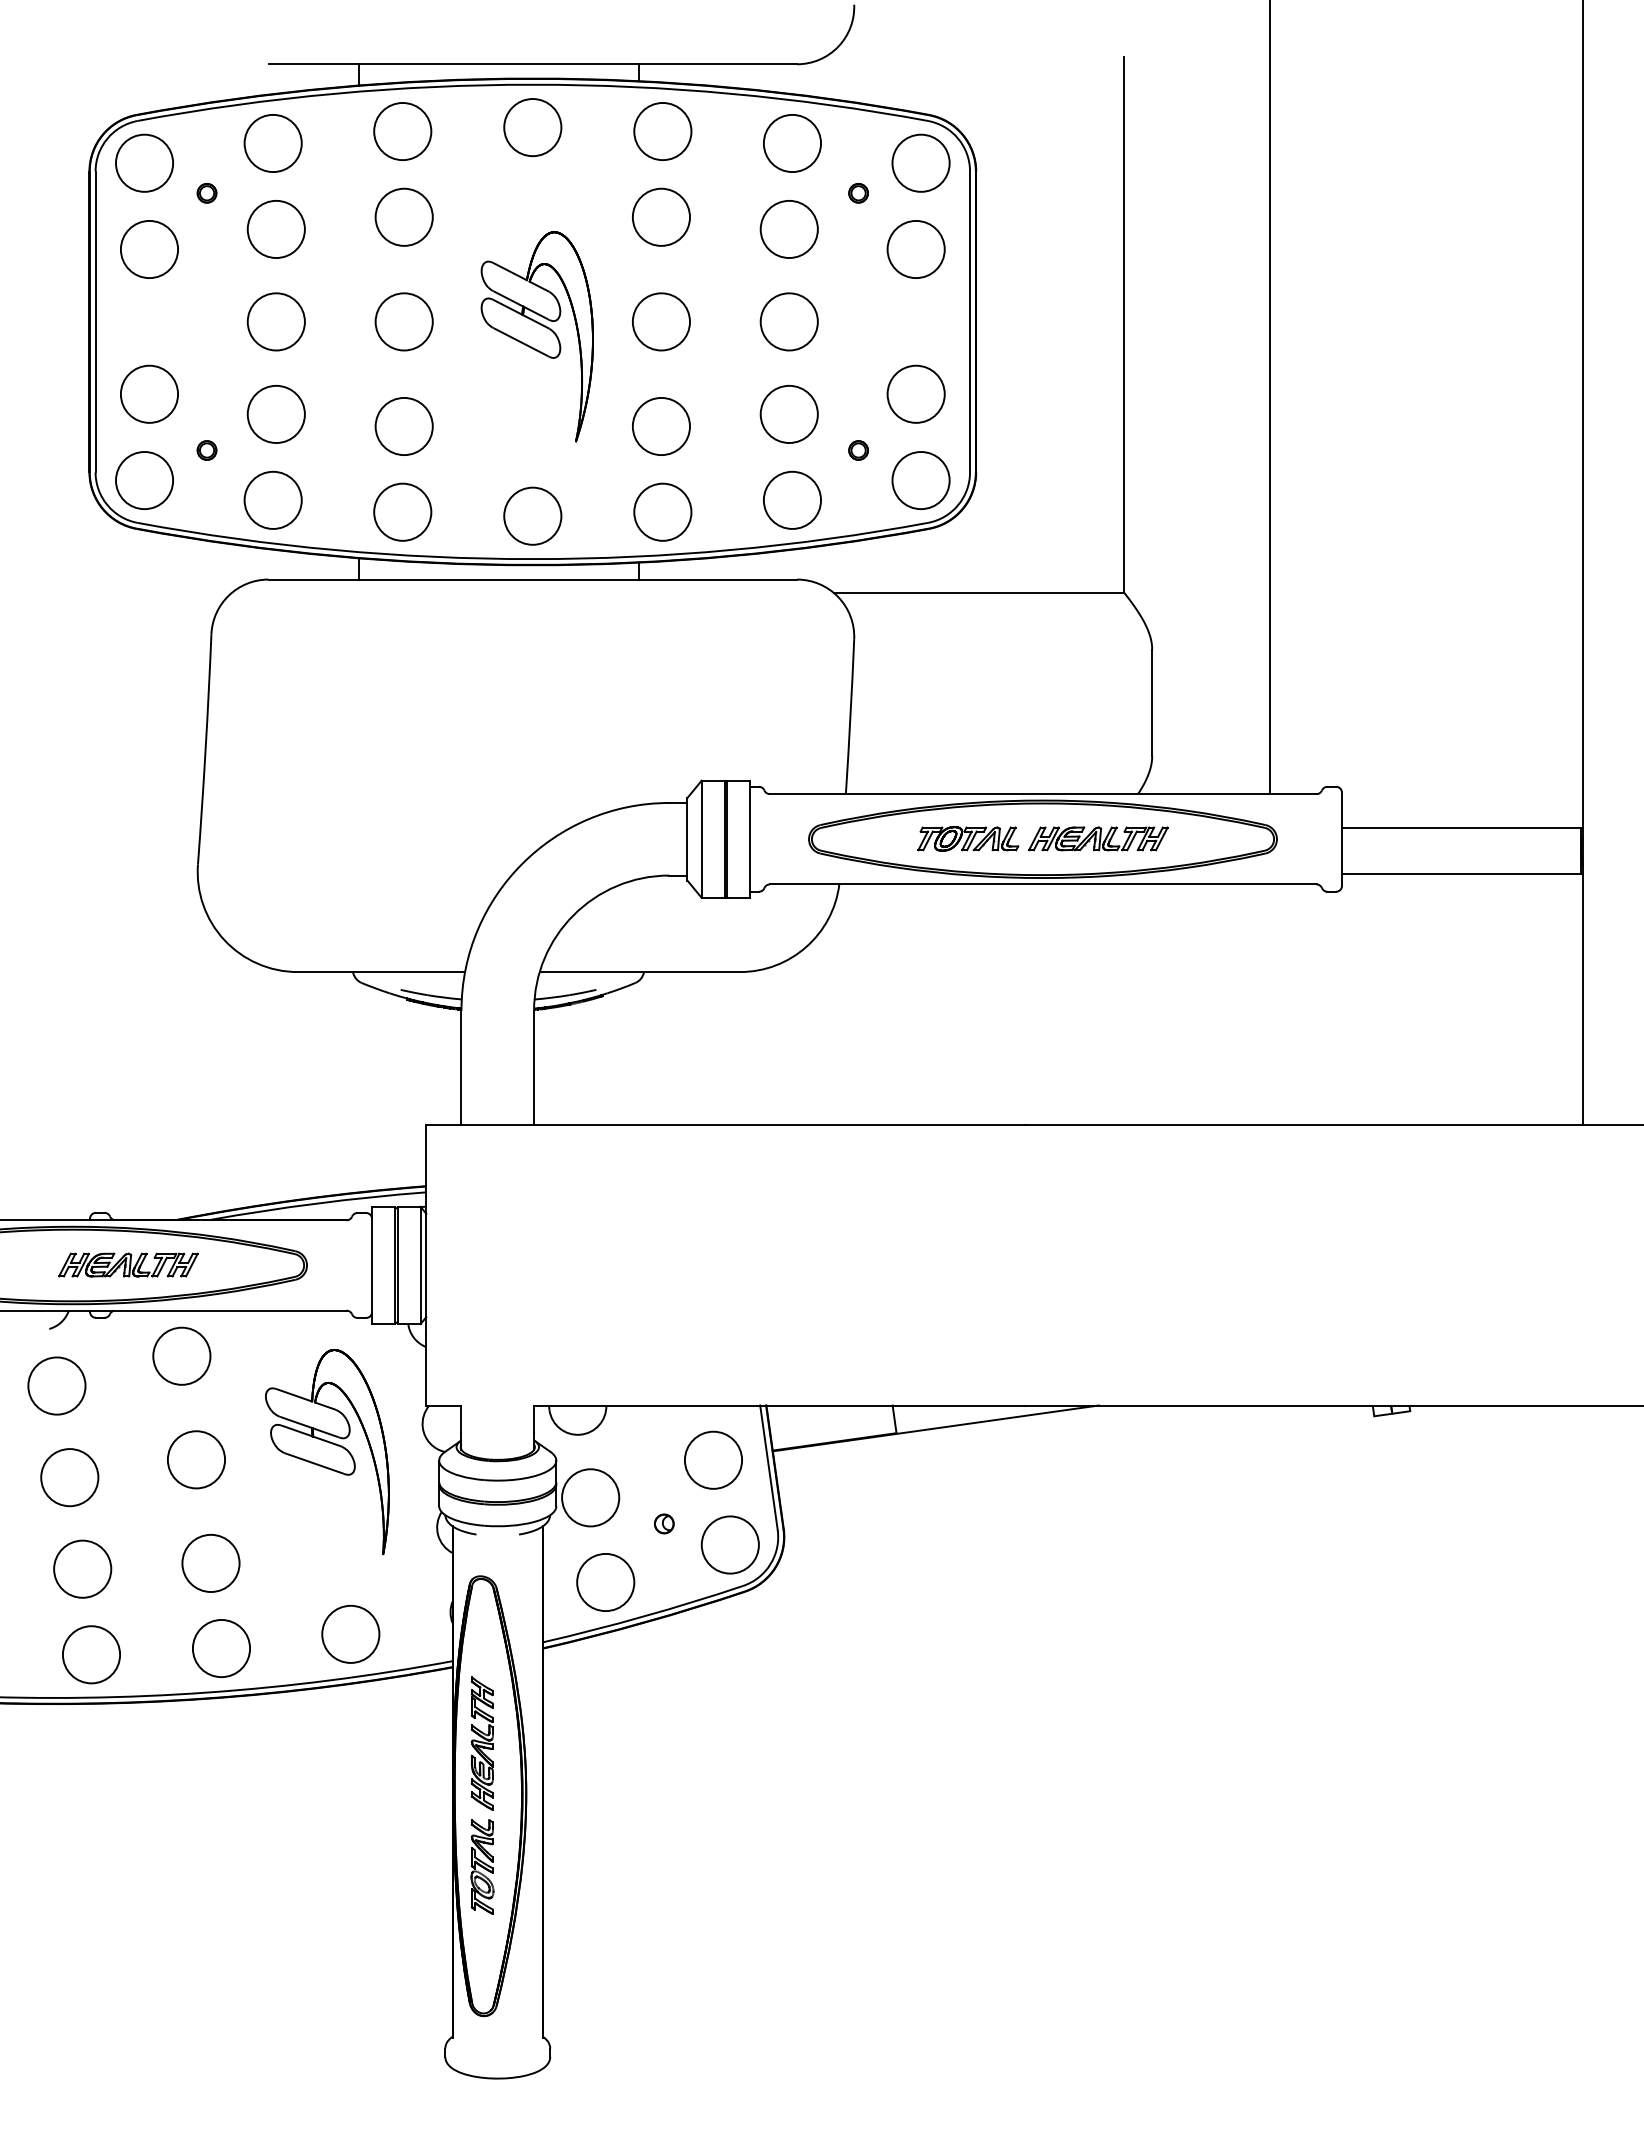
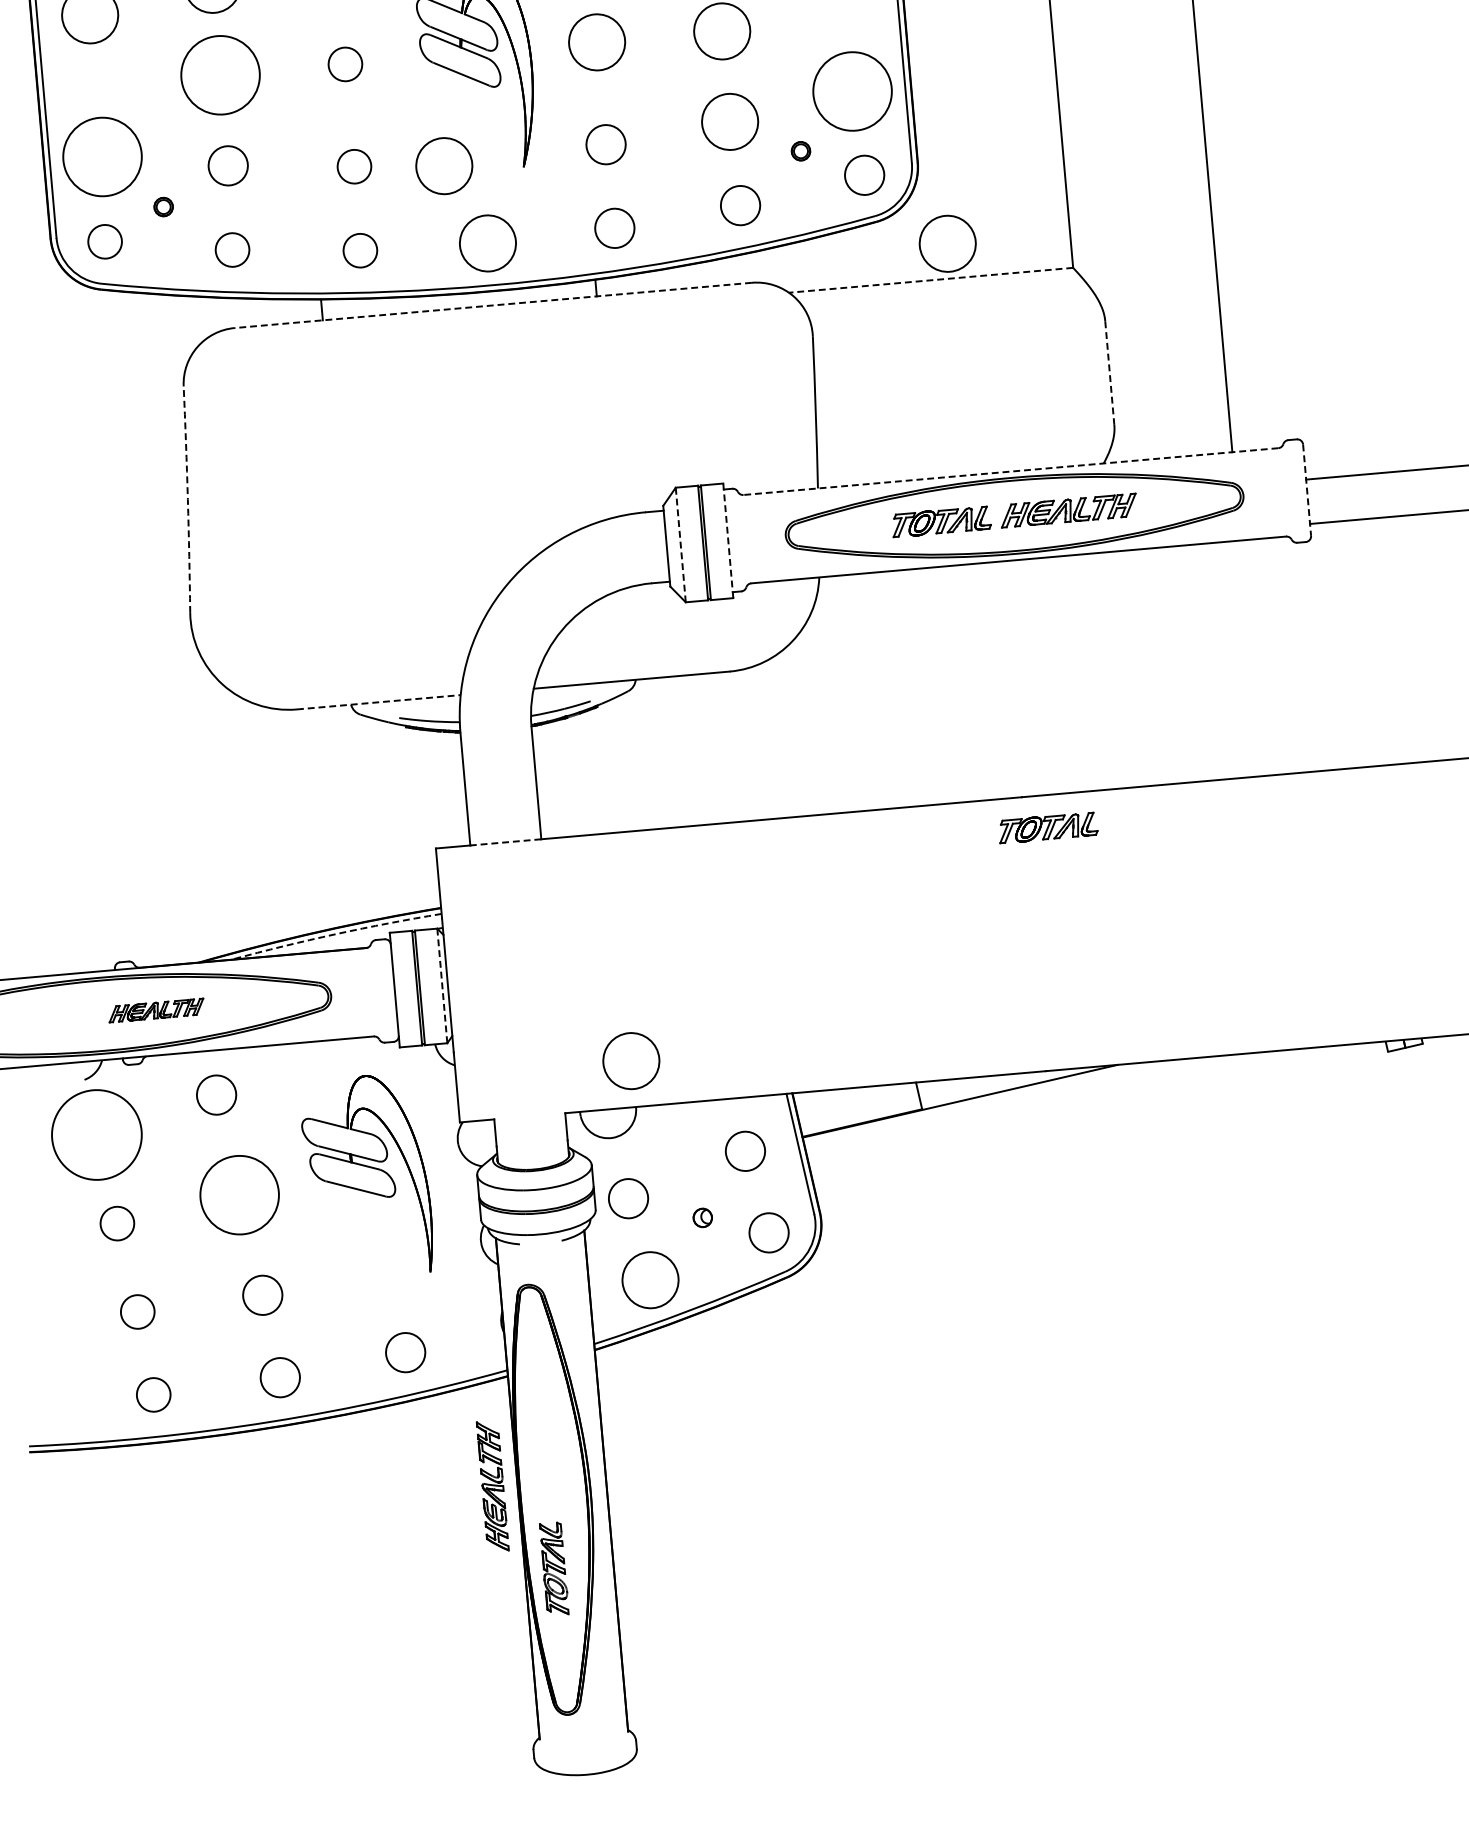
circle: (275, 321) -> (219, 75), size x1.4
circle: (403, 321) -> (344, 64), size x0.6
circle: (149, 393) -> (102, 156), size x1.4
circle: (915, 393) -> (851, 90), size x1.4
circle: (275, 414) -> (227, 165), size x0.7
circle: (403, 426) -> (353, 166), size x0.6
circle: (661, 426) -> (606, 144), size x0.7
circle: (495, 433) -> (444, 165), added
circle: (144, 480) -> (105, 241), size x0.6
circle: (920, 480) -> (864, 175), size x0.7
circle: (272, 499) -> (231, 249), size x0.6
circle: (792, 499) -> (740, 204), size x0.7
circle: (402, 511) -> (360, 249), size x0.6
circle: (662, 511) -> (614, 227), size x0.7
circle: (998, 557) -> (946, 243), added
line: (532, 579) -> (493, 305), solid -> dashed
line: (978, 592) -> (930, 279), solid -> dashed
line: (1152, 702) -> (1110, 372), solid -> dashed
arc: (205, 749) -> (187, 499), solid -> dashed
line: (1042, 794) -> (1010, 472), solid -> dashed
line: (701, 839) -> (680, 545), solid -> dashed
line: (750, 839) -> (728, 541), solid -> dashed
line: (1341, 839) -> (1306, 490), solid -> dashed
line: (381, 972) -> (378, 702), solid -> dashed
line: (497, 1125) -> (505, 842), solid -> dashed
part: (1049, 1158) -> (1048, 827), added
arc: (317, 1203) -> (336, 934), solid -> dashed
part: (128, 1264) -> (156, 1009), size x0.7
line: (420, 1265) -> (442, 985), solid -> dashed
circle: (181, 1355) -> (216, 1094), size x0.7
circle: (605, 1358) -> (631, 1061), added
circle: (56, 1385) -> (96, 1134), size x1.6
circle: (196, 1459) -> (239, 1194), size x1.4
circle: (713, 1459) -> (745, 1150), size x0.7
circle: (69, 1477) -> (117, 1223), size x0.6
circle: (590, 1497) -> (628, 1198), size x0.7
circle: (729, 1544) -> (768, 1232), size x0.7
circle: (210, 1563) -> (262, 1295), size x0.7
circle: (82, 1568) -> (137, 1311), size x0.6
circle: (350, 1633) -> (405, 1351), size x0.7
circle: (221, 1648) -> (280, 1377), size x0.7
circle: (91, 1654) -> (153, 1394), size x0.6
part: (481, 1743) -> (491, 1486), moved

